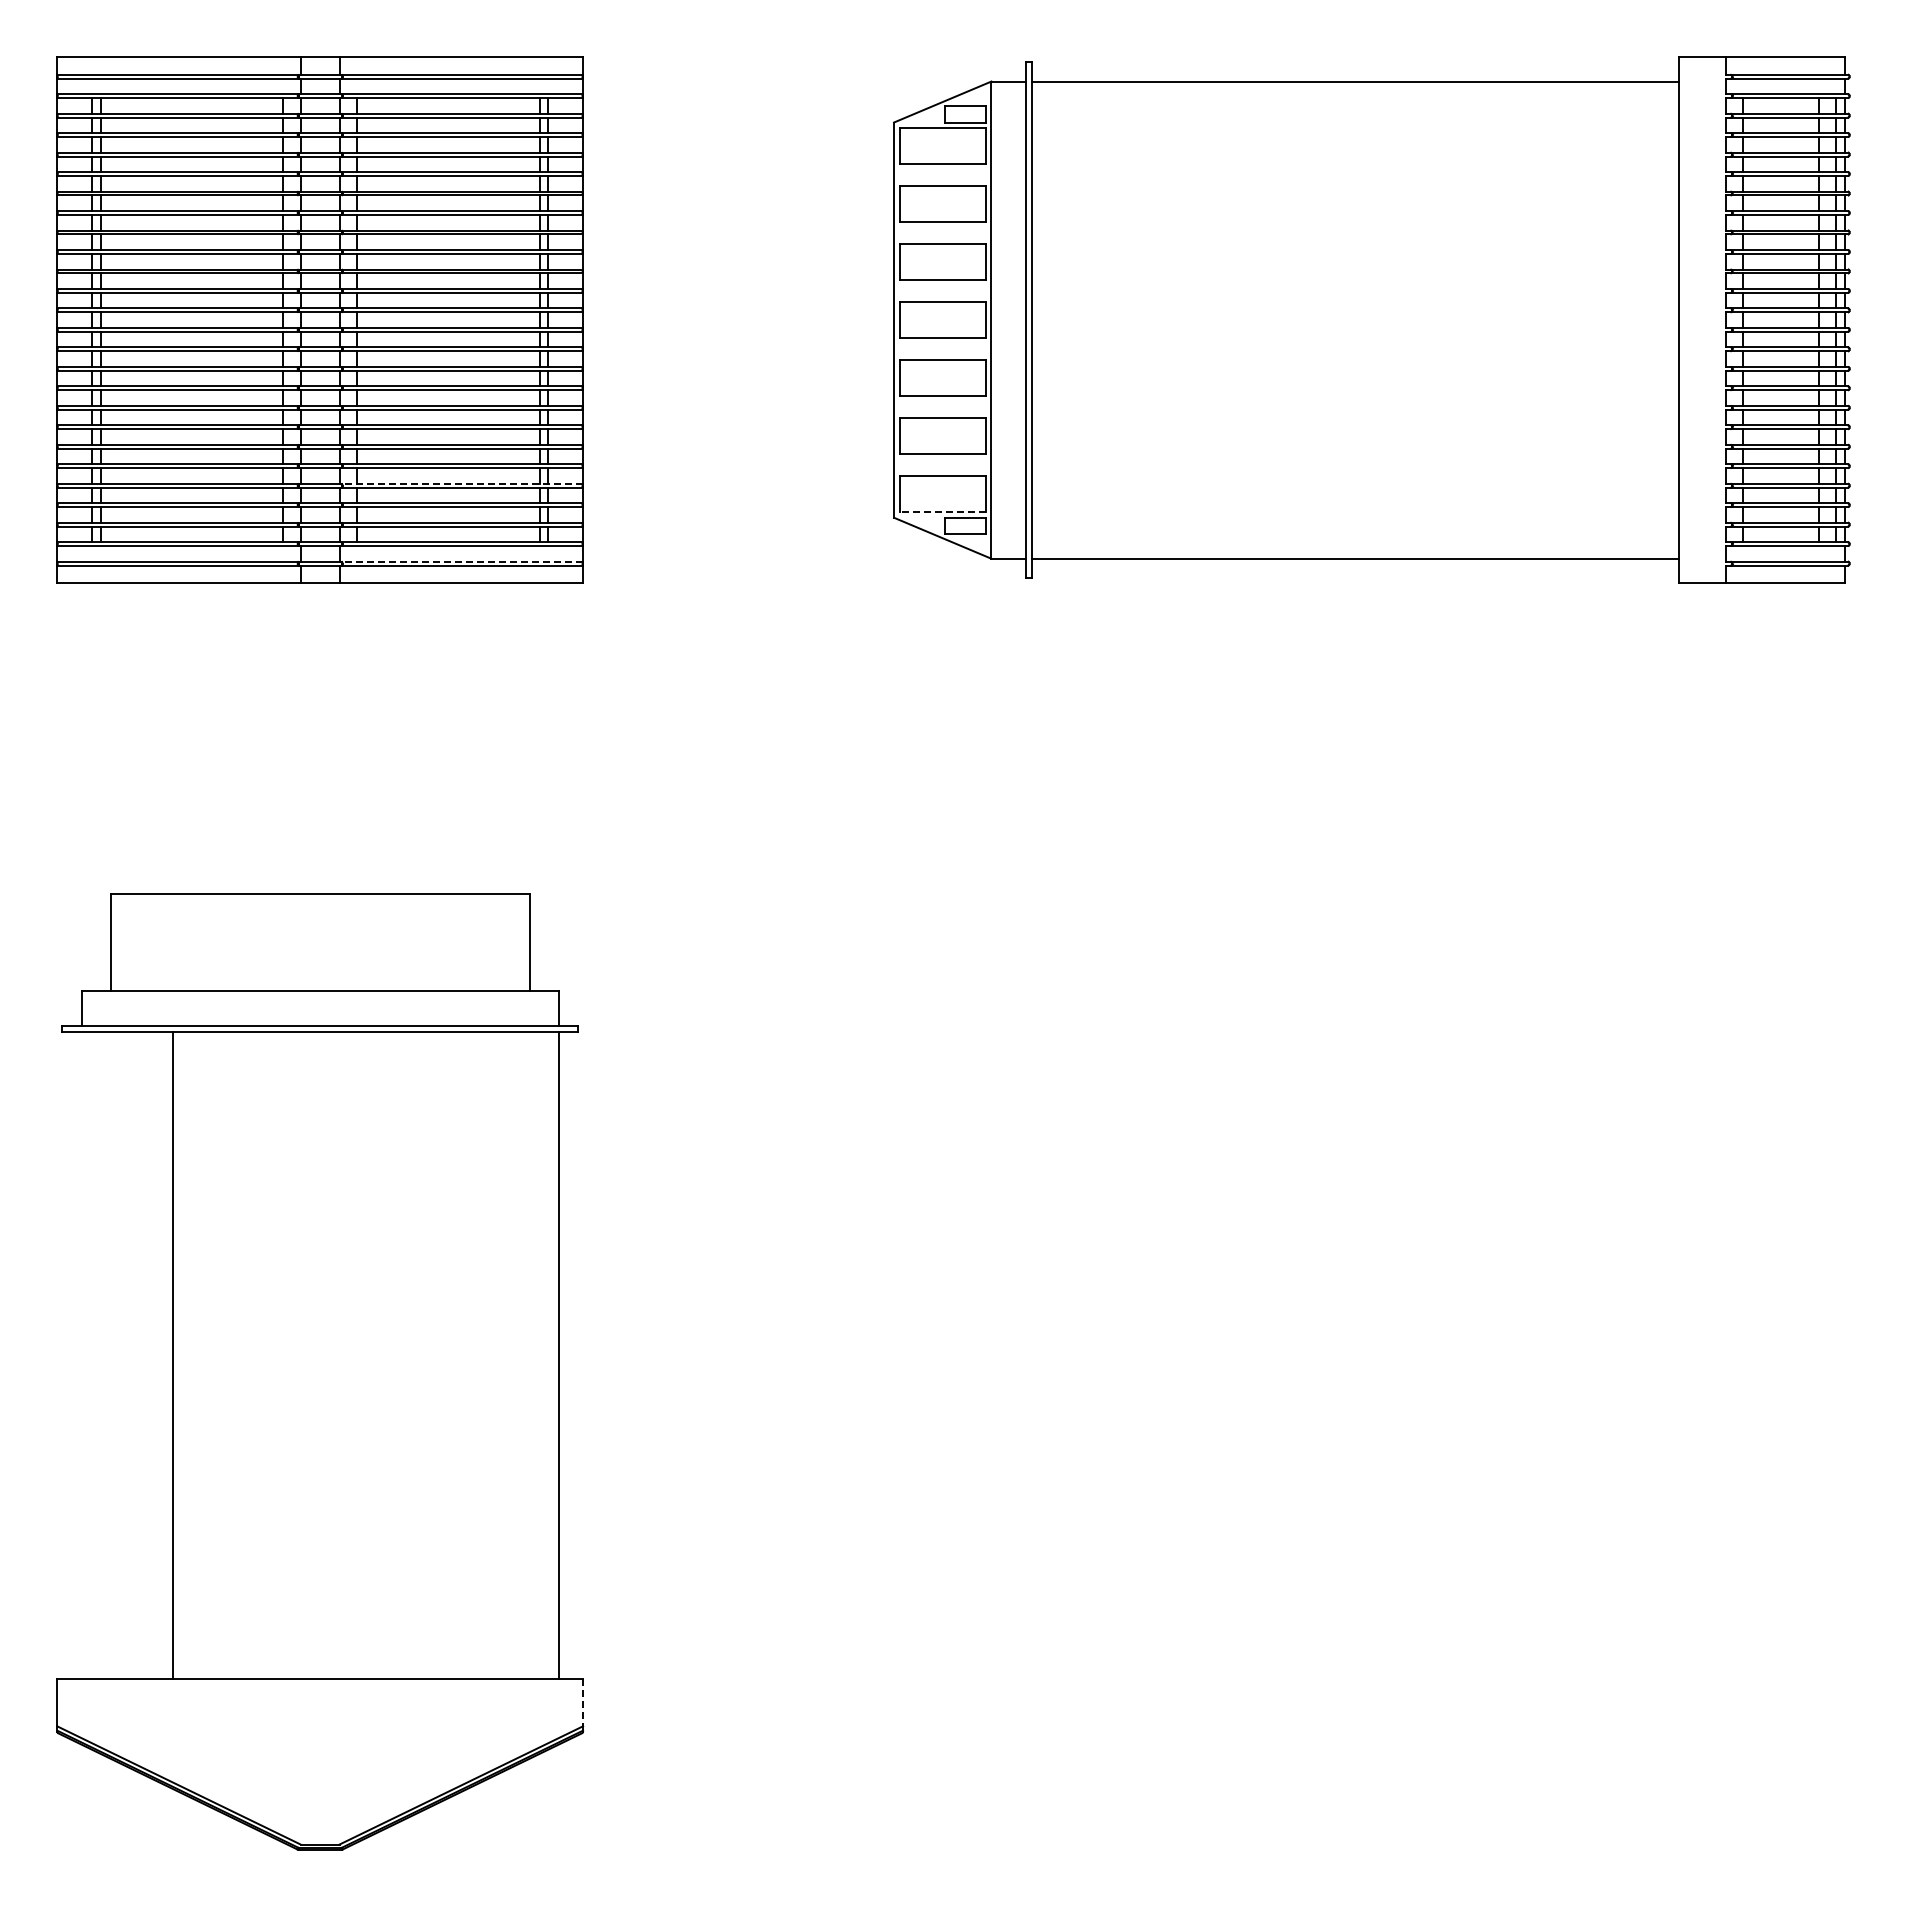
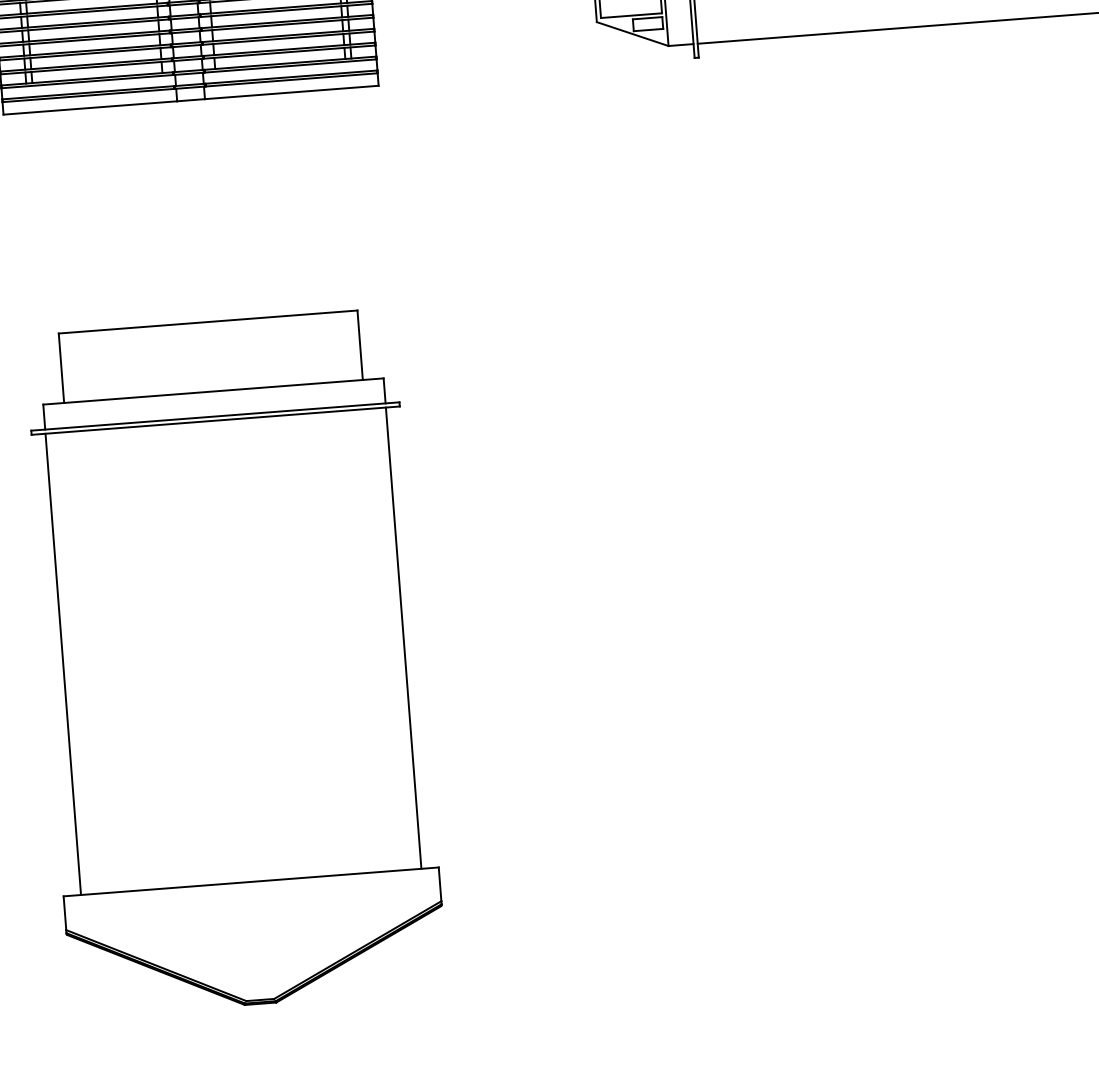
line: (462, 483) -> (287, 21), dashed -> solid
line: (943, 512) -> (631, 15), dashed -> solid
line: (462, 561) -> (291, 77), dashed -> solid
line: (172, 1355) -> (63, 664), moved
line: (583, 1702) -> (440, 884), dashed -> solid

